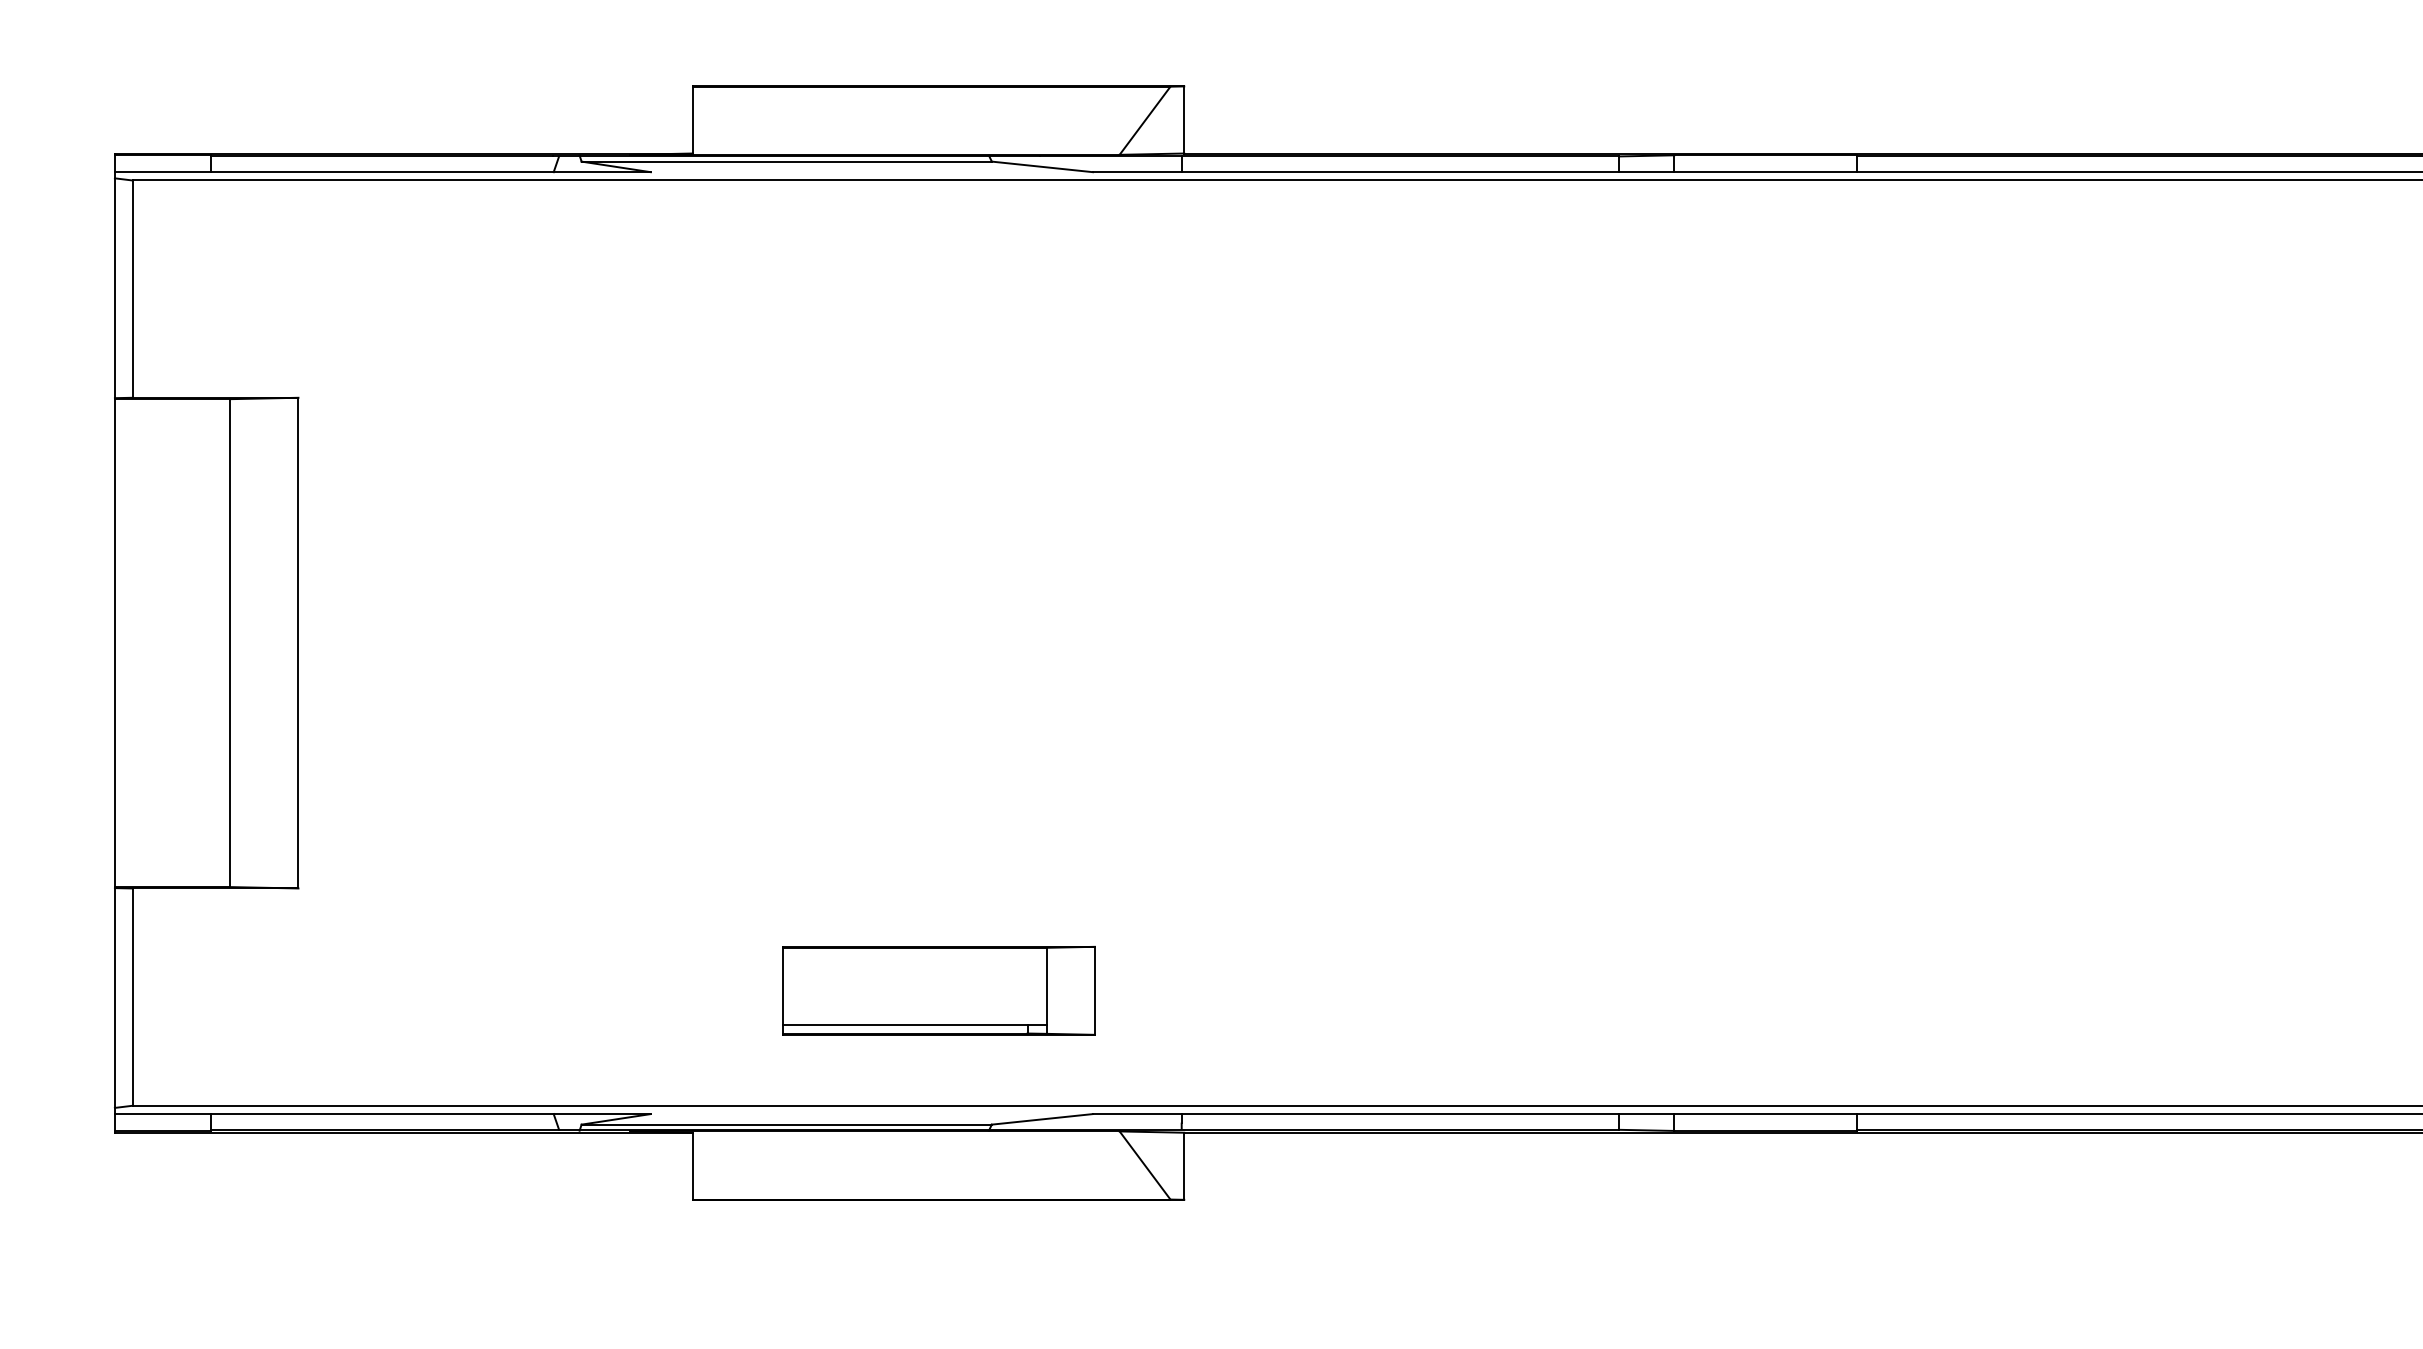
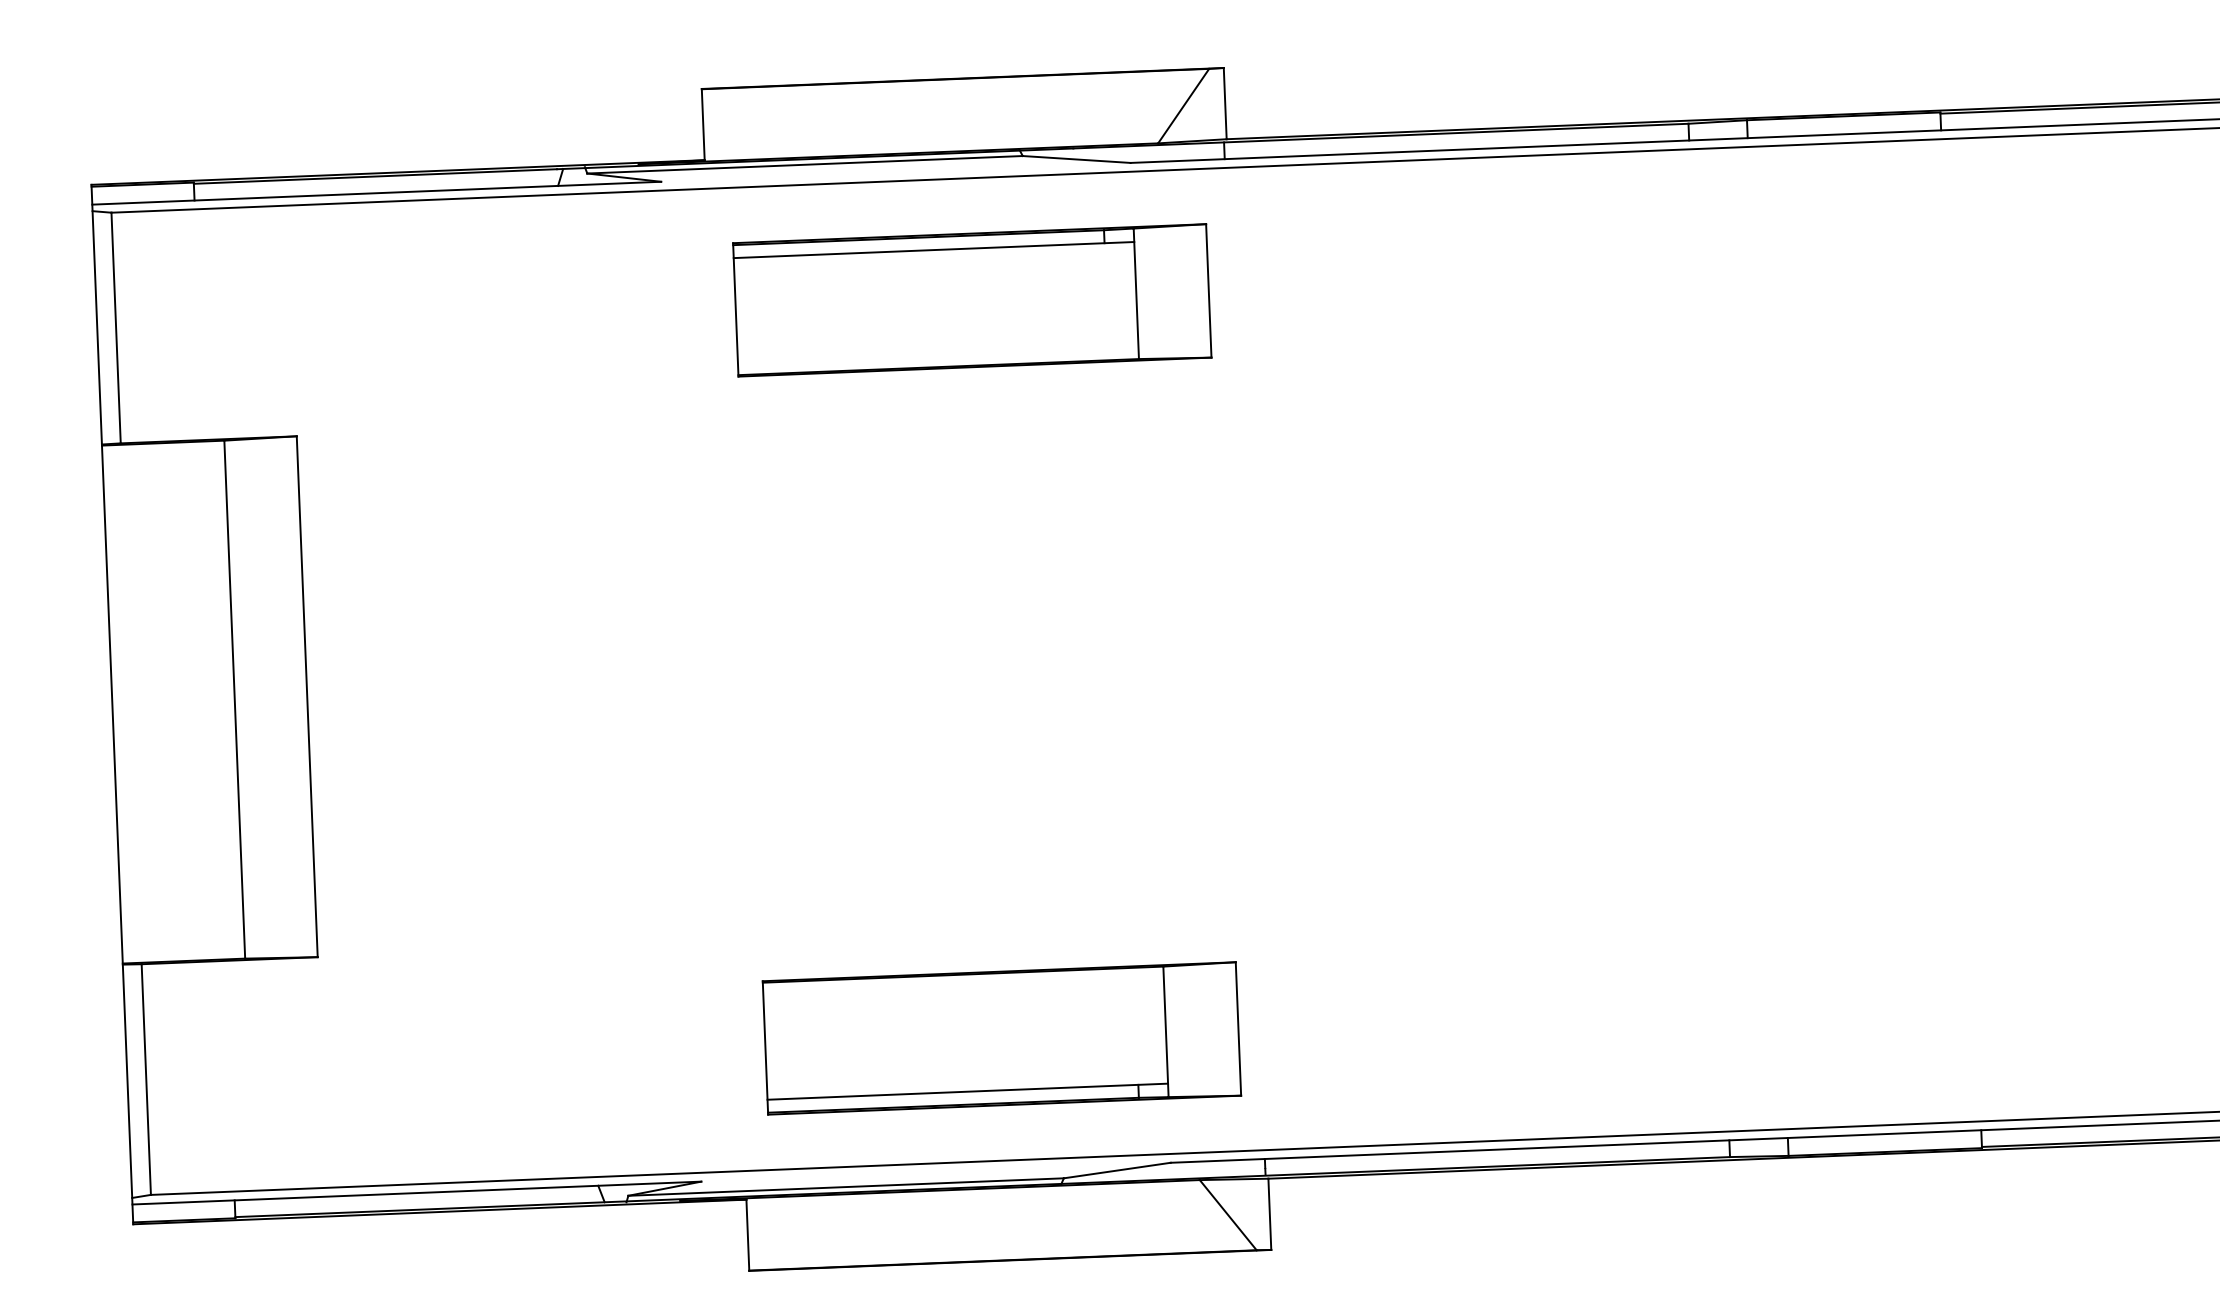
part: (938, 295) -> (971, 300), added
part: (938, 990) -> (1001, 1038), size x1.43

